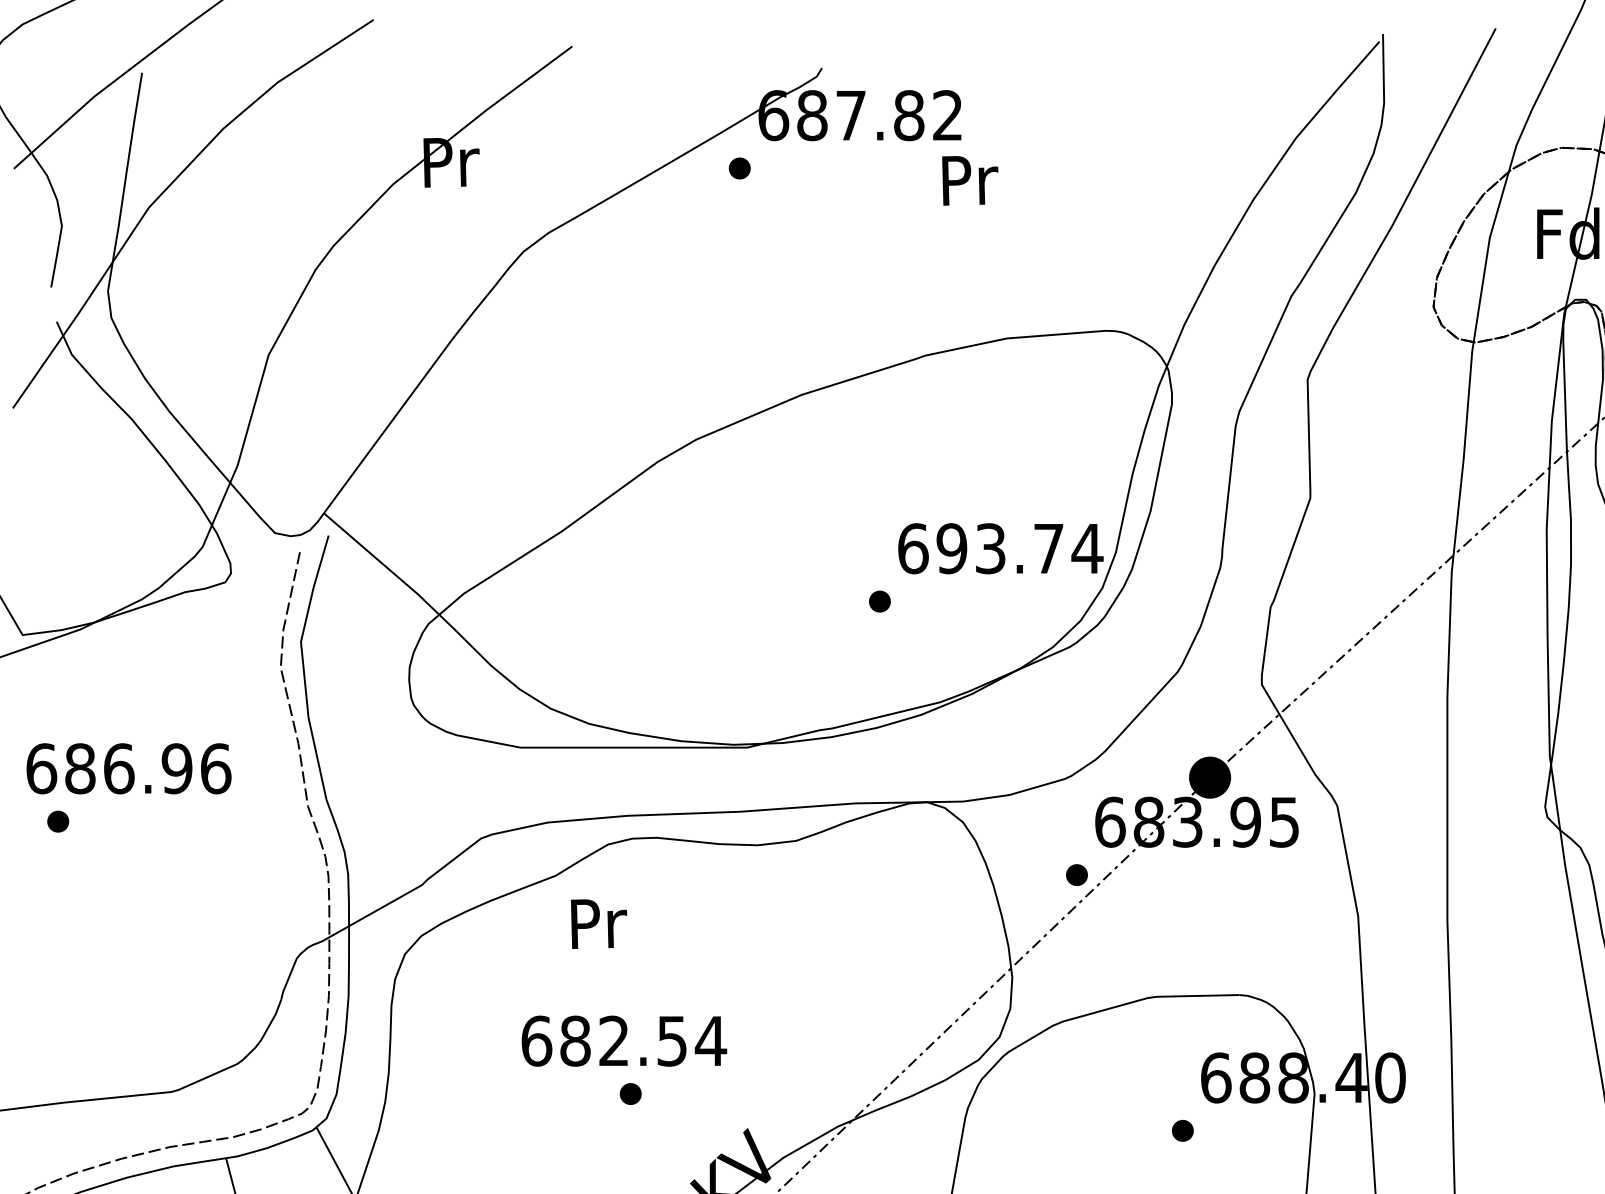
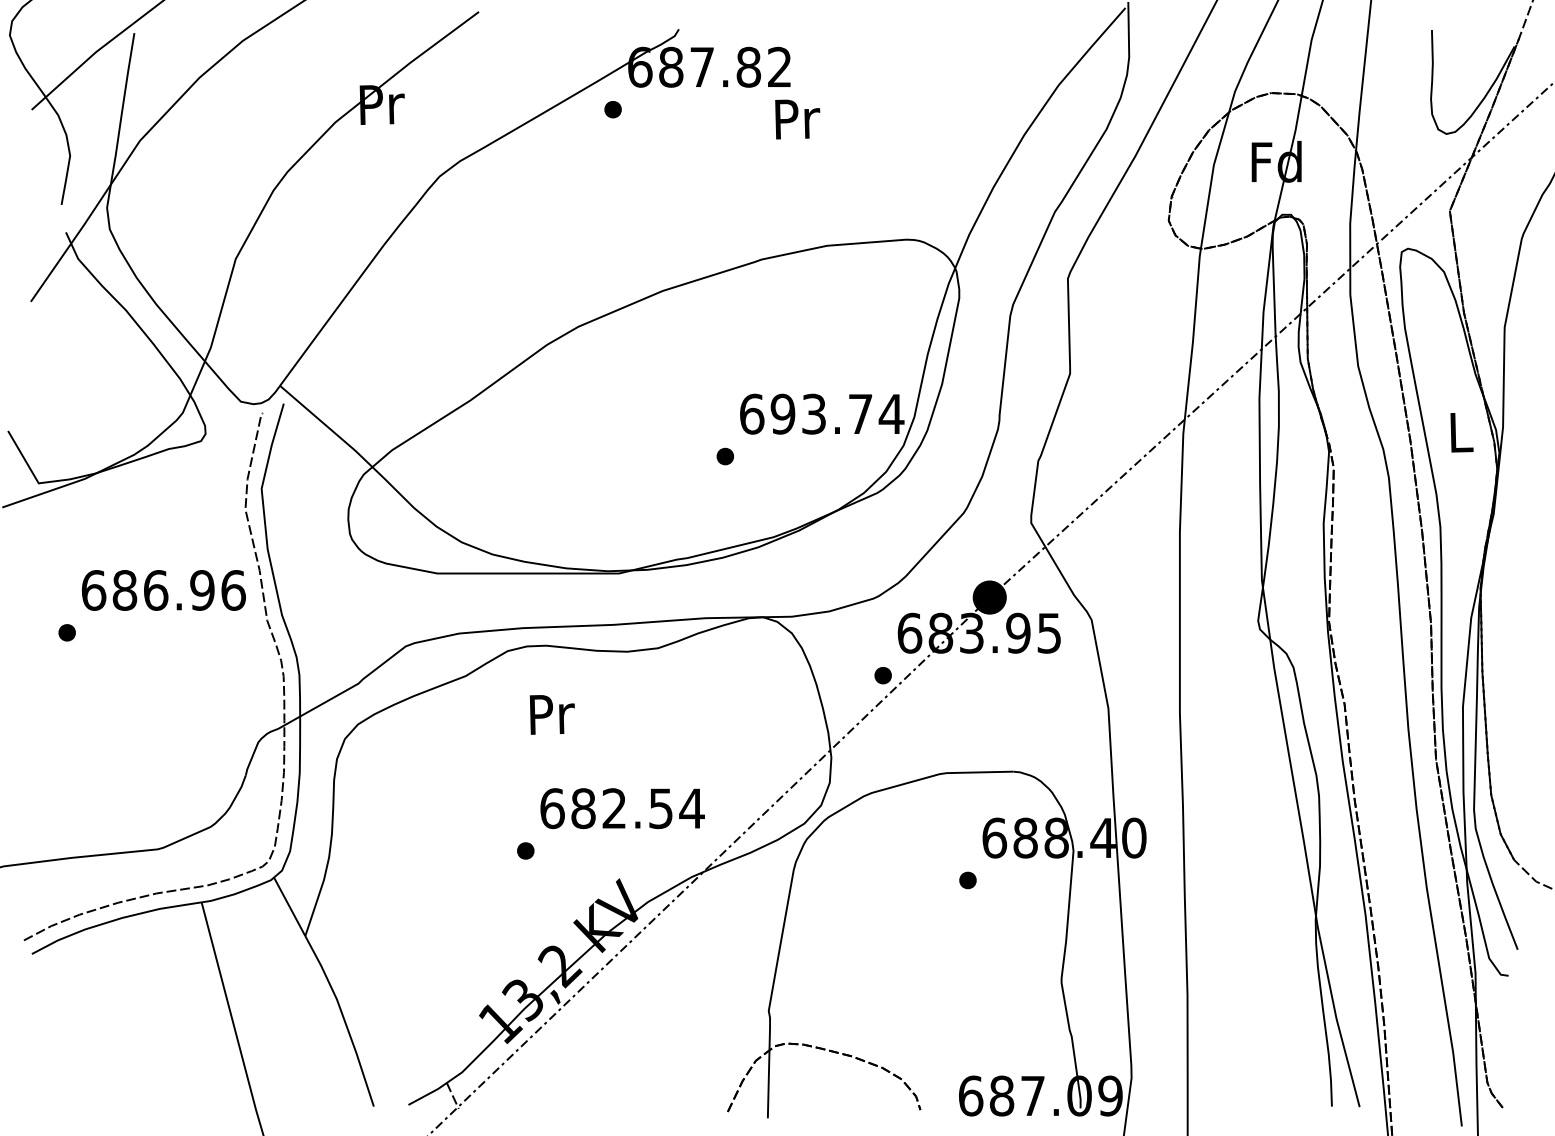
text: (128, 768) -> (163, 590), moved
text: (597, 923) -> (551, 714), moved
text: (624, 1041) -> (622, 808), moved

